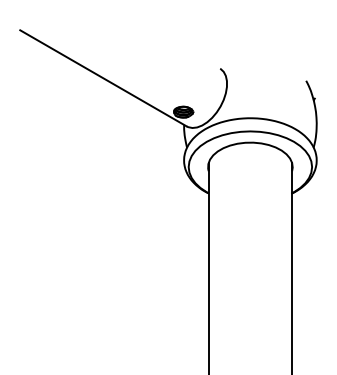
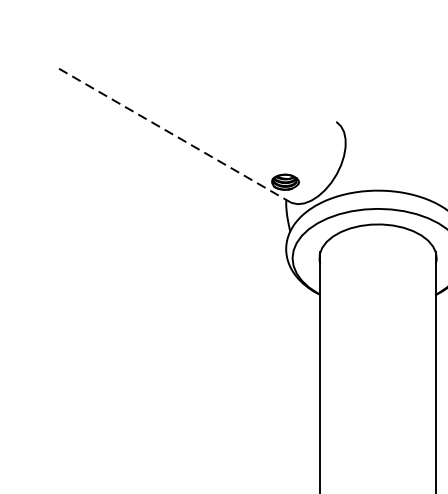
line: (103, 78) -> (174, 135), solid -> dashed

